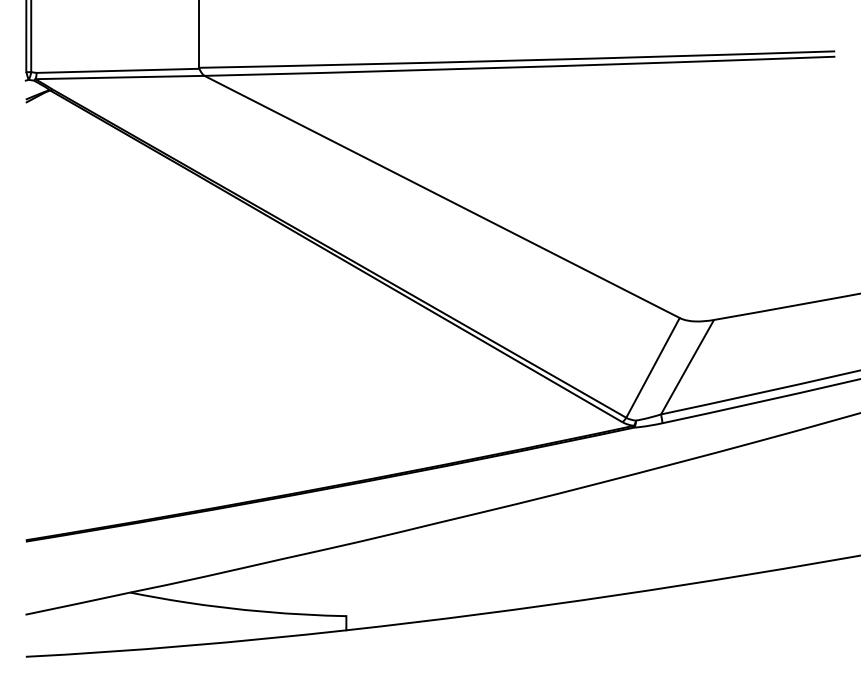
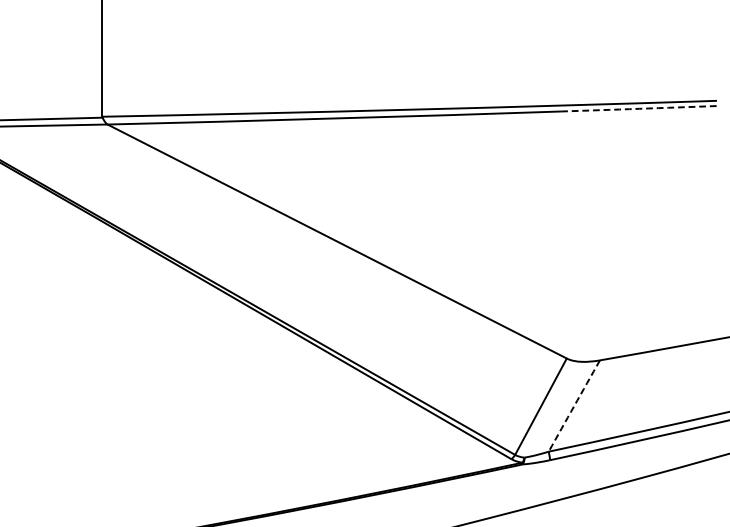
arc: (754, 59) -> (639, 108), solid -> dashed
arc: (687, 367) -> (574, 406), solid -> dashed

